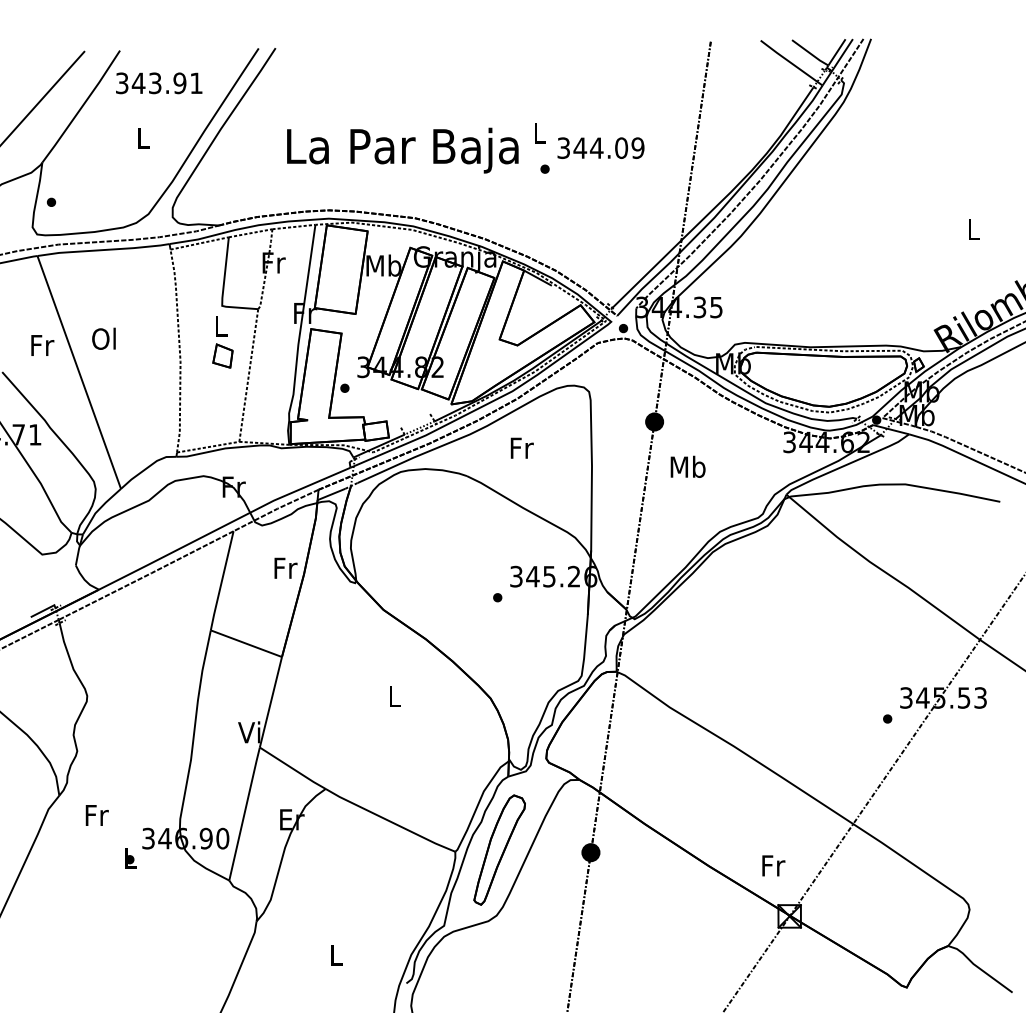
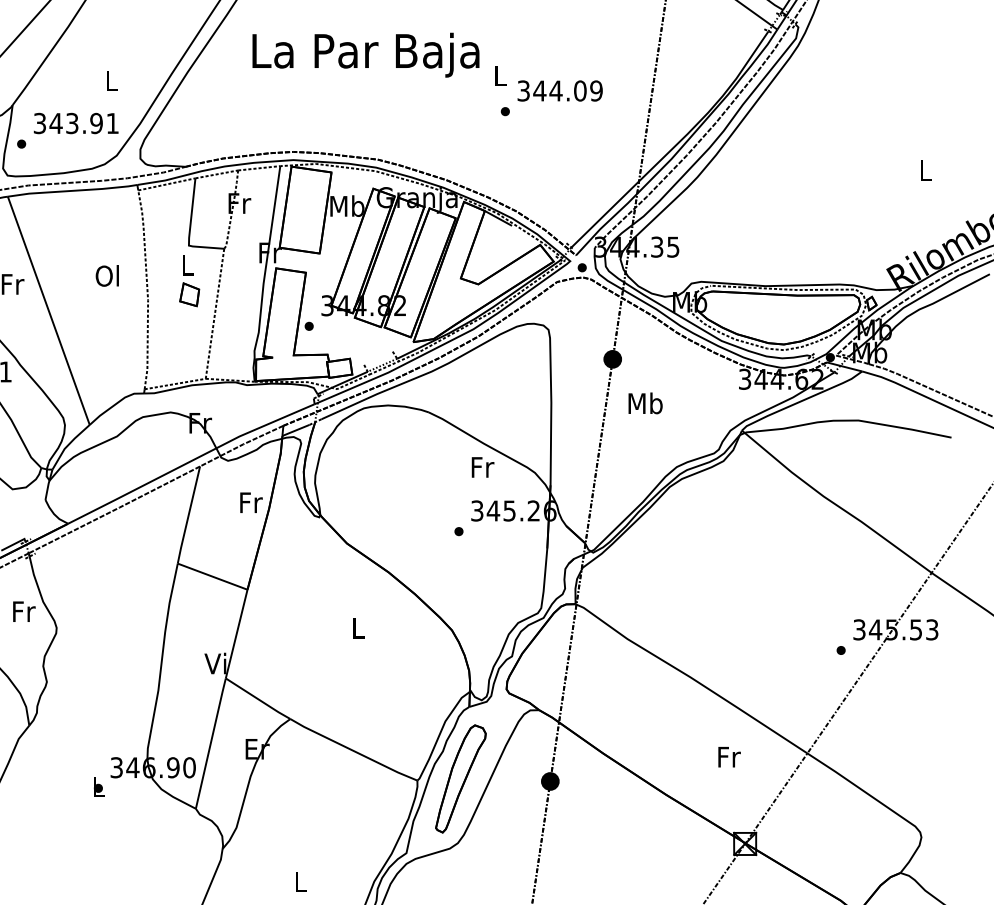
text: (159, 83) -> (76, 123), moved
text: (402, 150) -> (365, 55), moved
text: (103, 338) -> (106, 275), moved
text: (521, 447) -> (482, 466), moved
text: (96, 815) -> (23, 611), moved
text: (773, 865) -> (729, 756), moved

